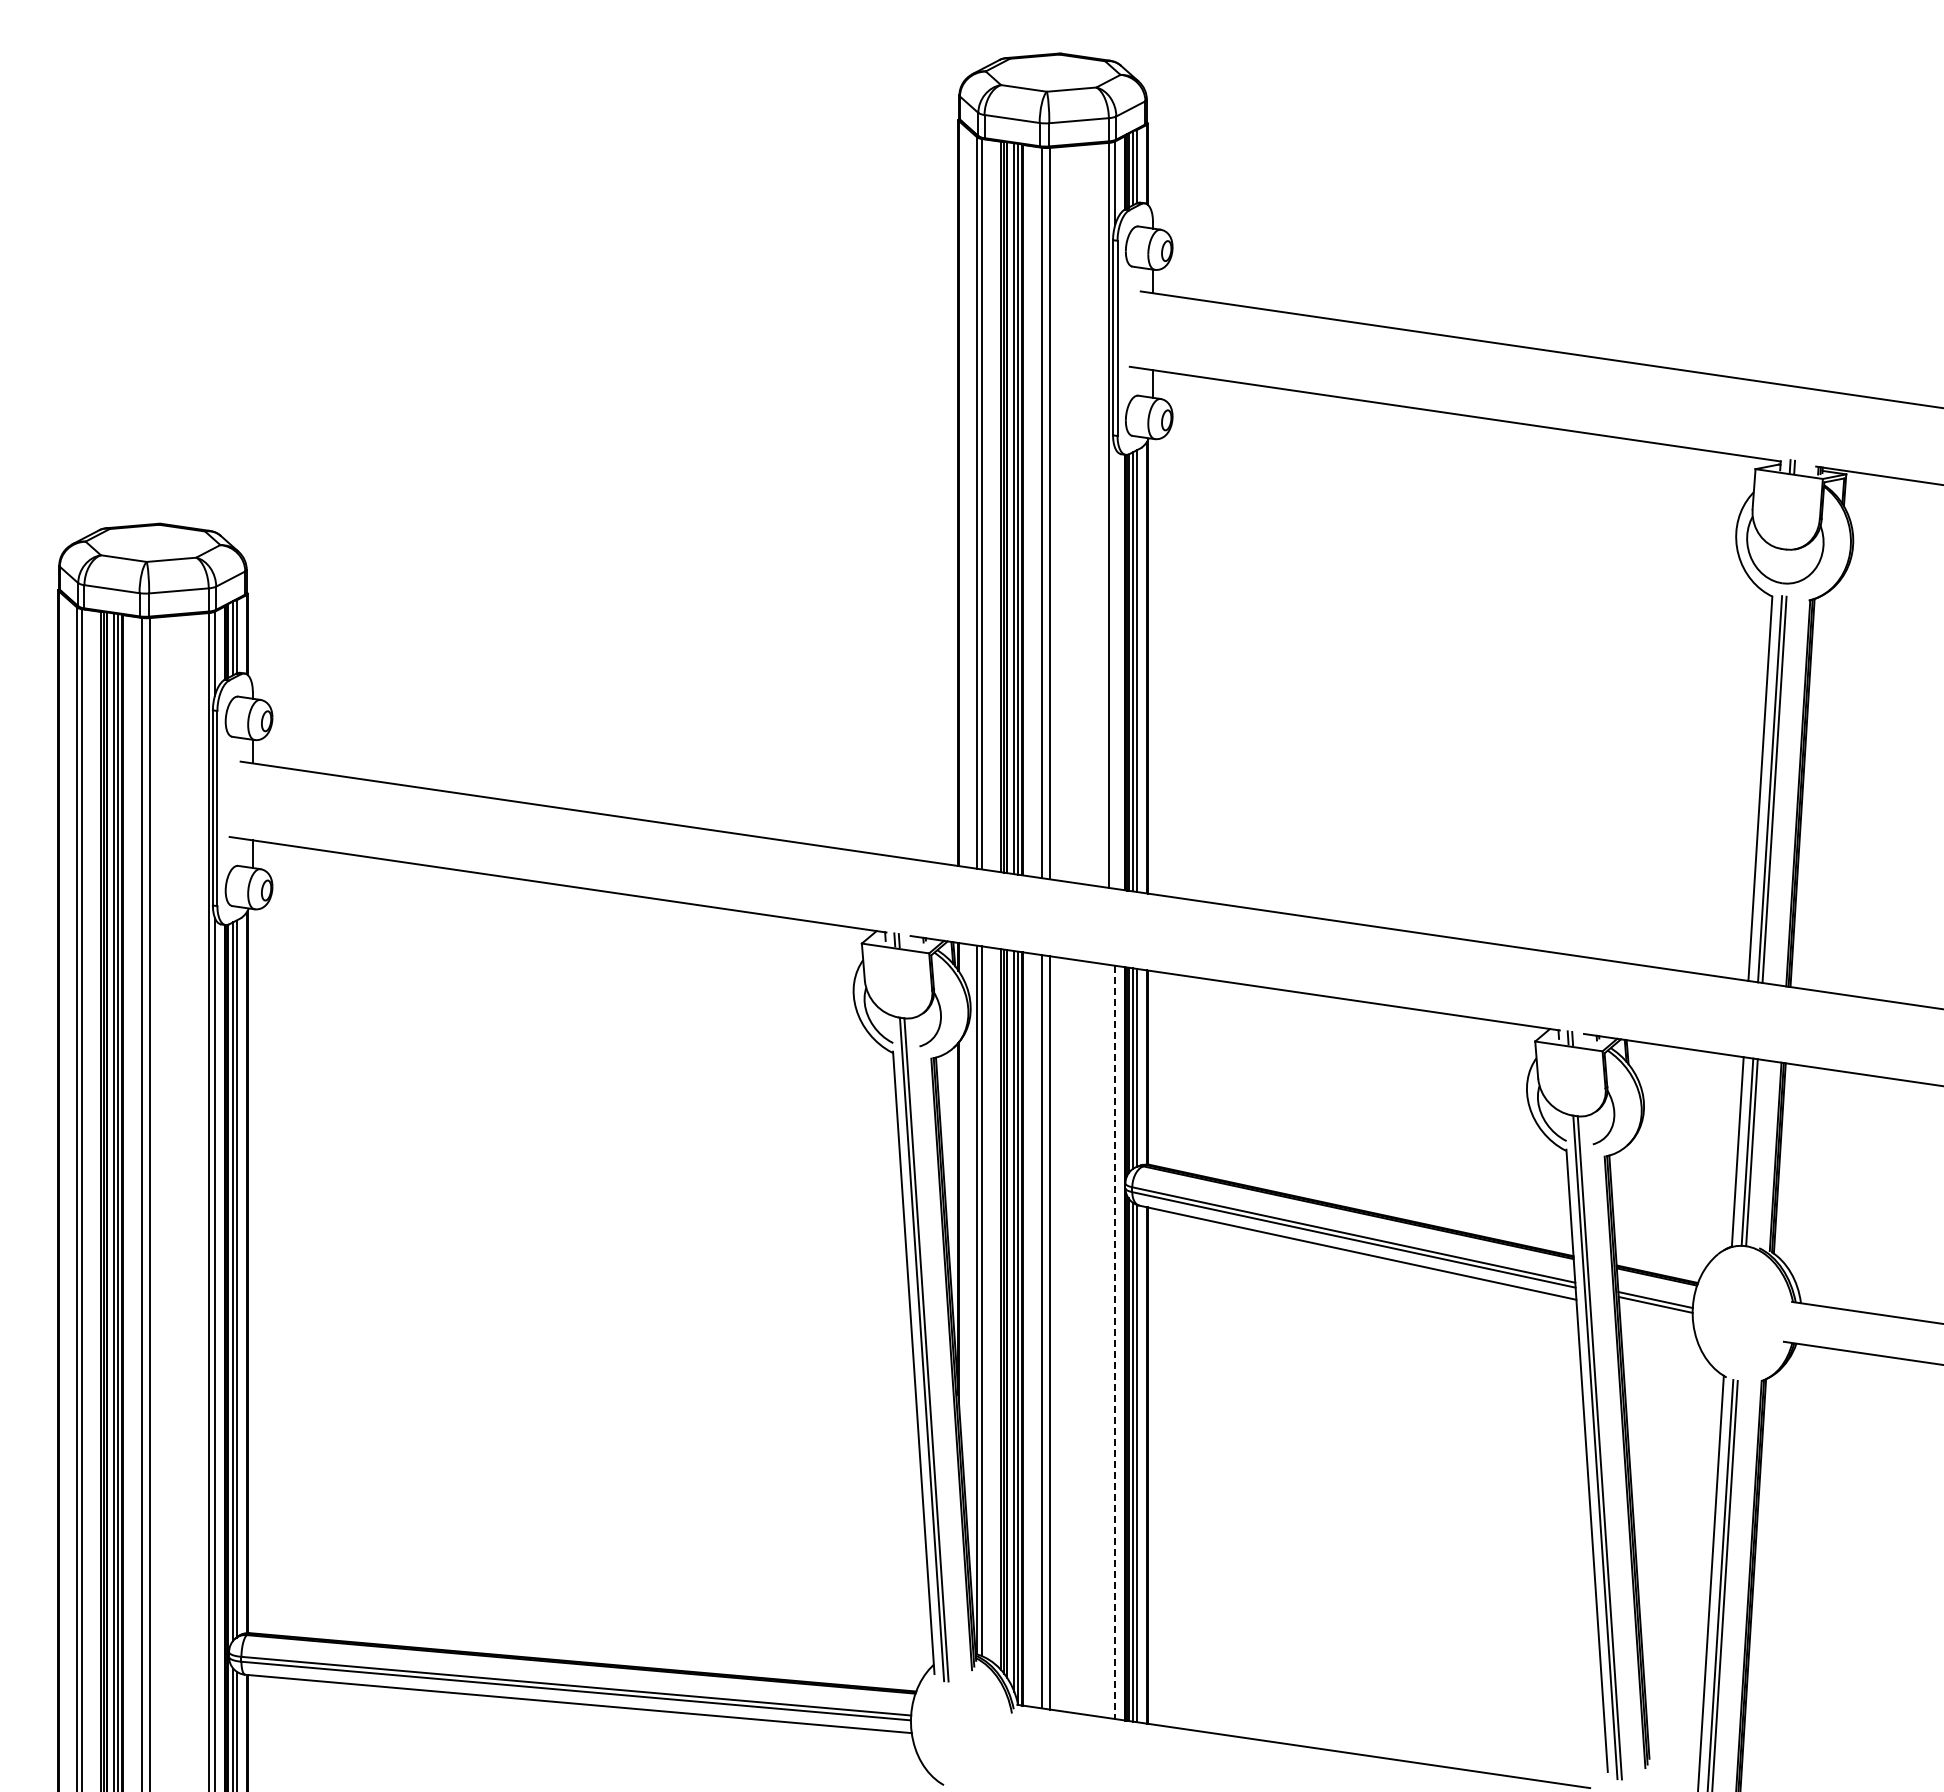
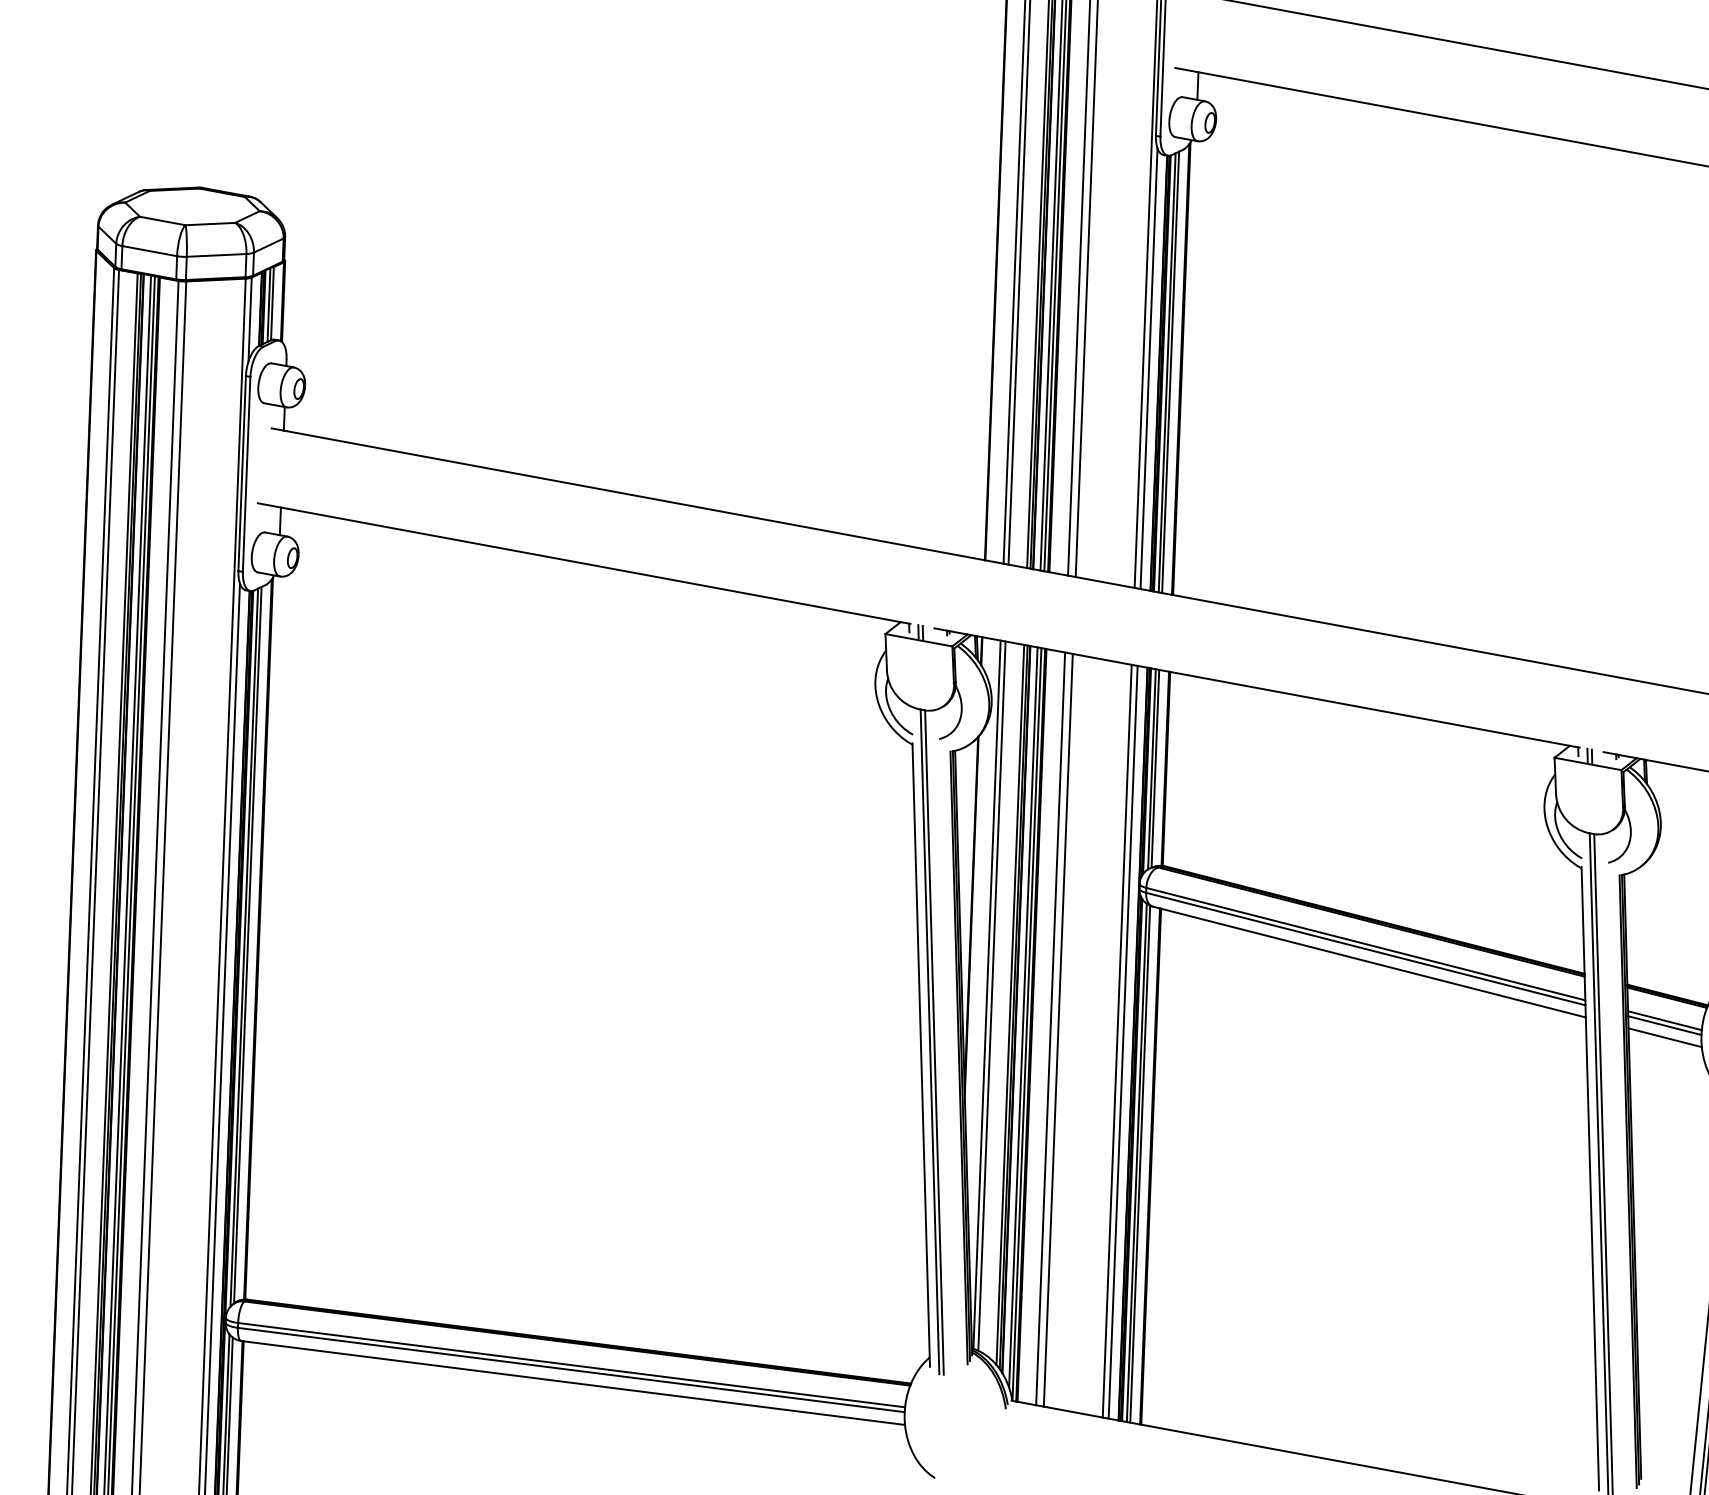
line: (1115, 667) -> (1149, 367), added
line: (1656, 1317) -> (1665, 1038), added
line: (1109, 1341) -> (1117, 1041), added
line: (1115, 1342) -> (1123, 1042), dashed -> solid

